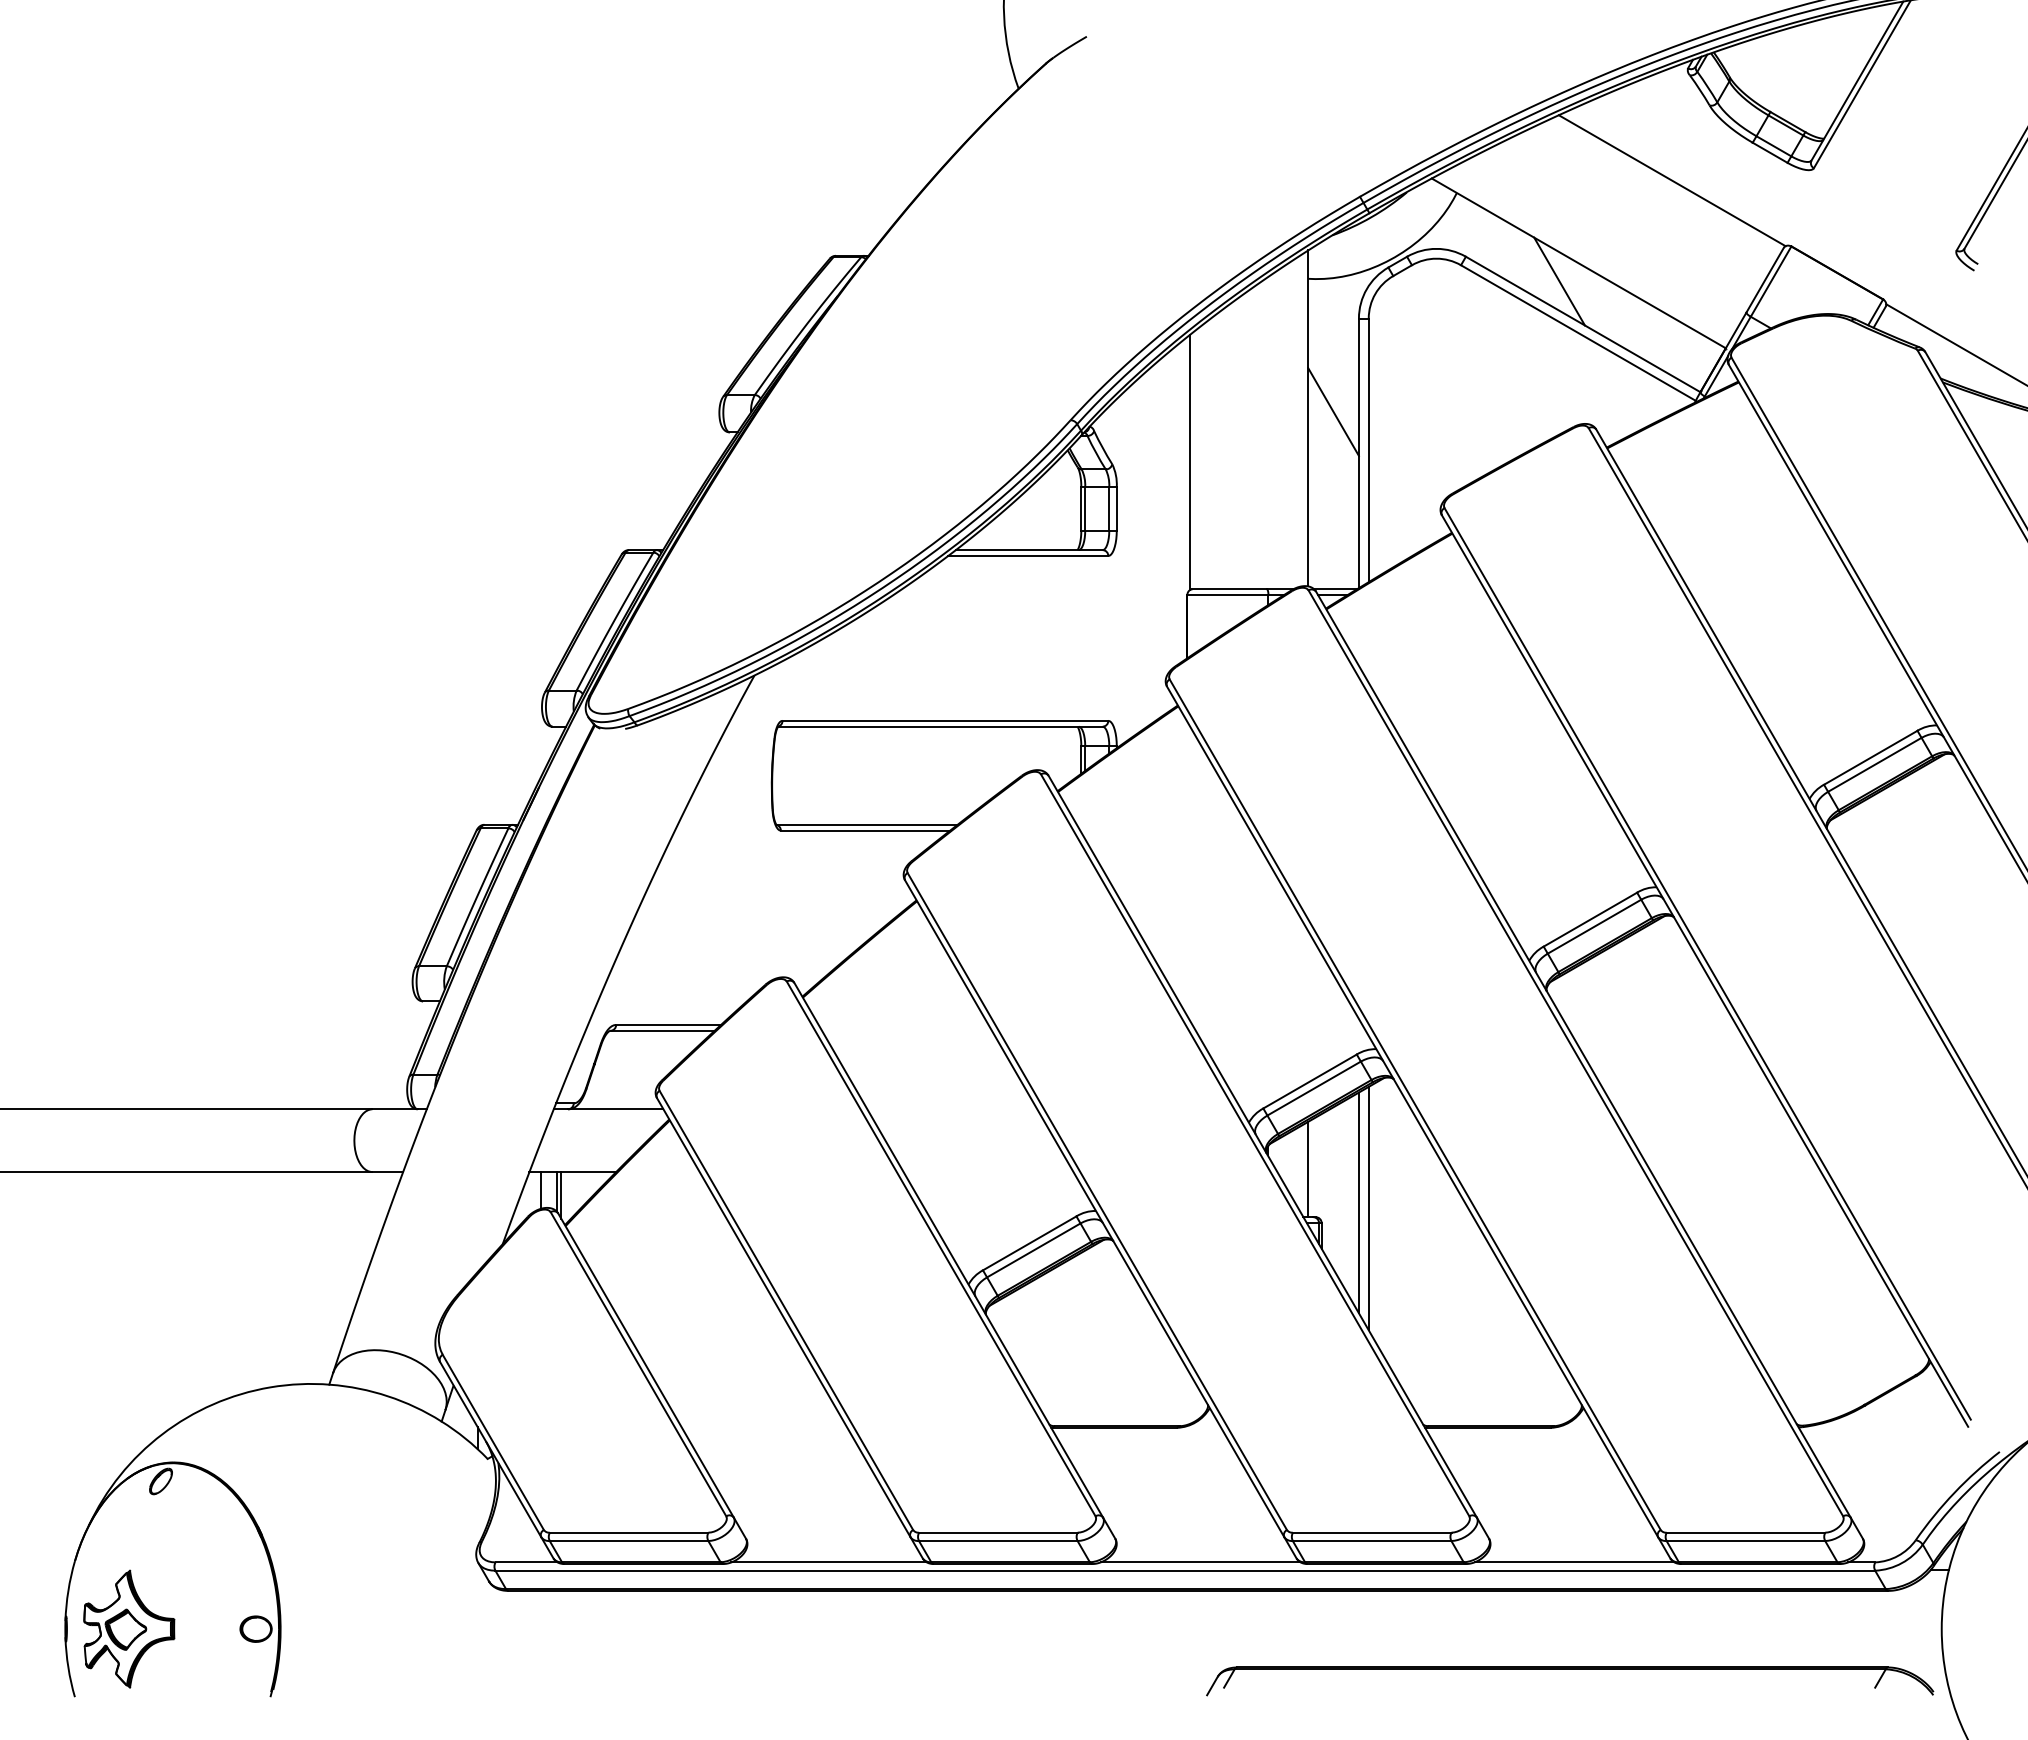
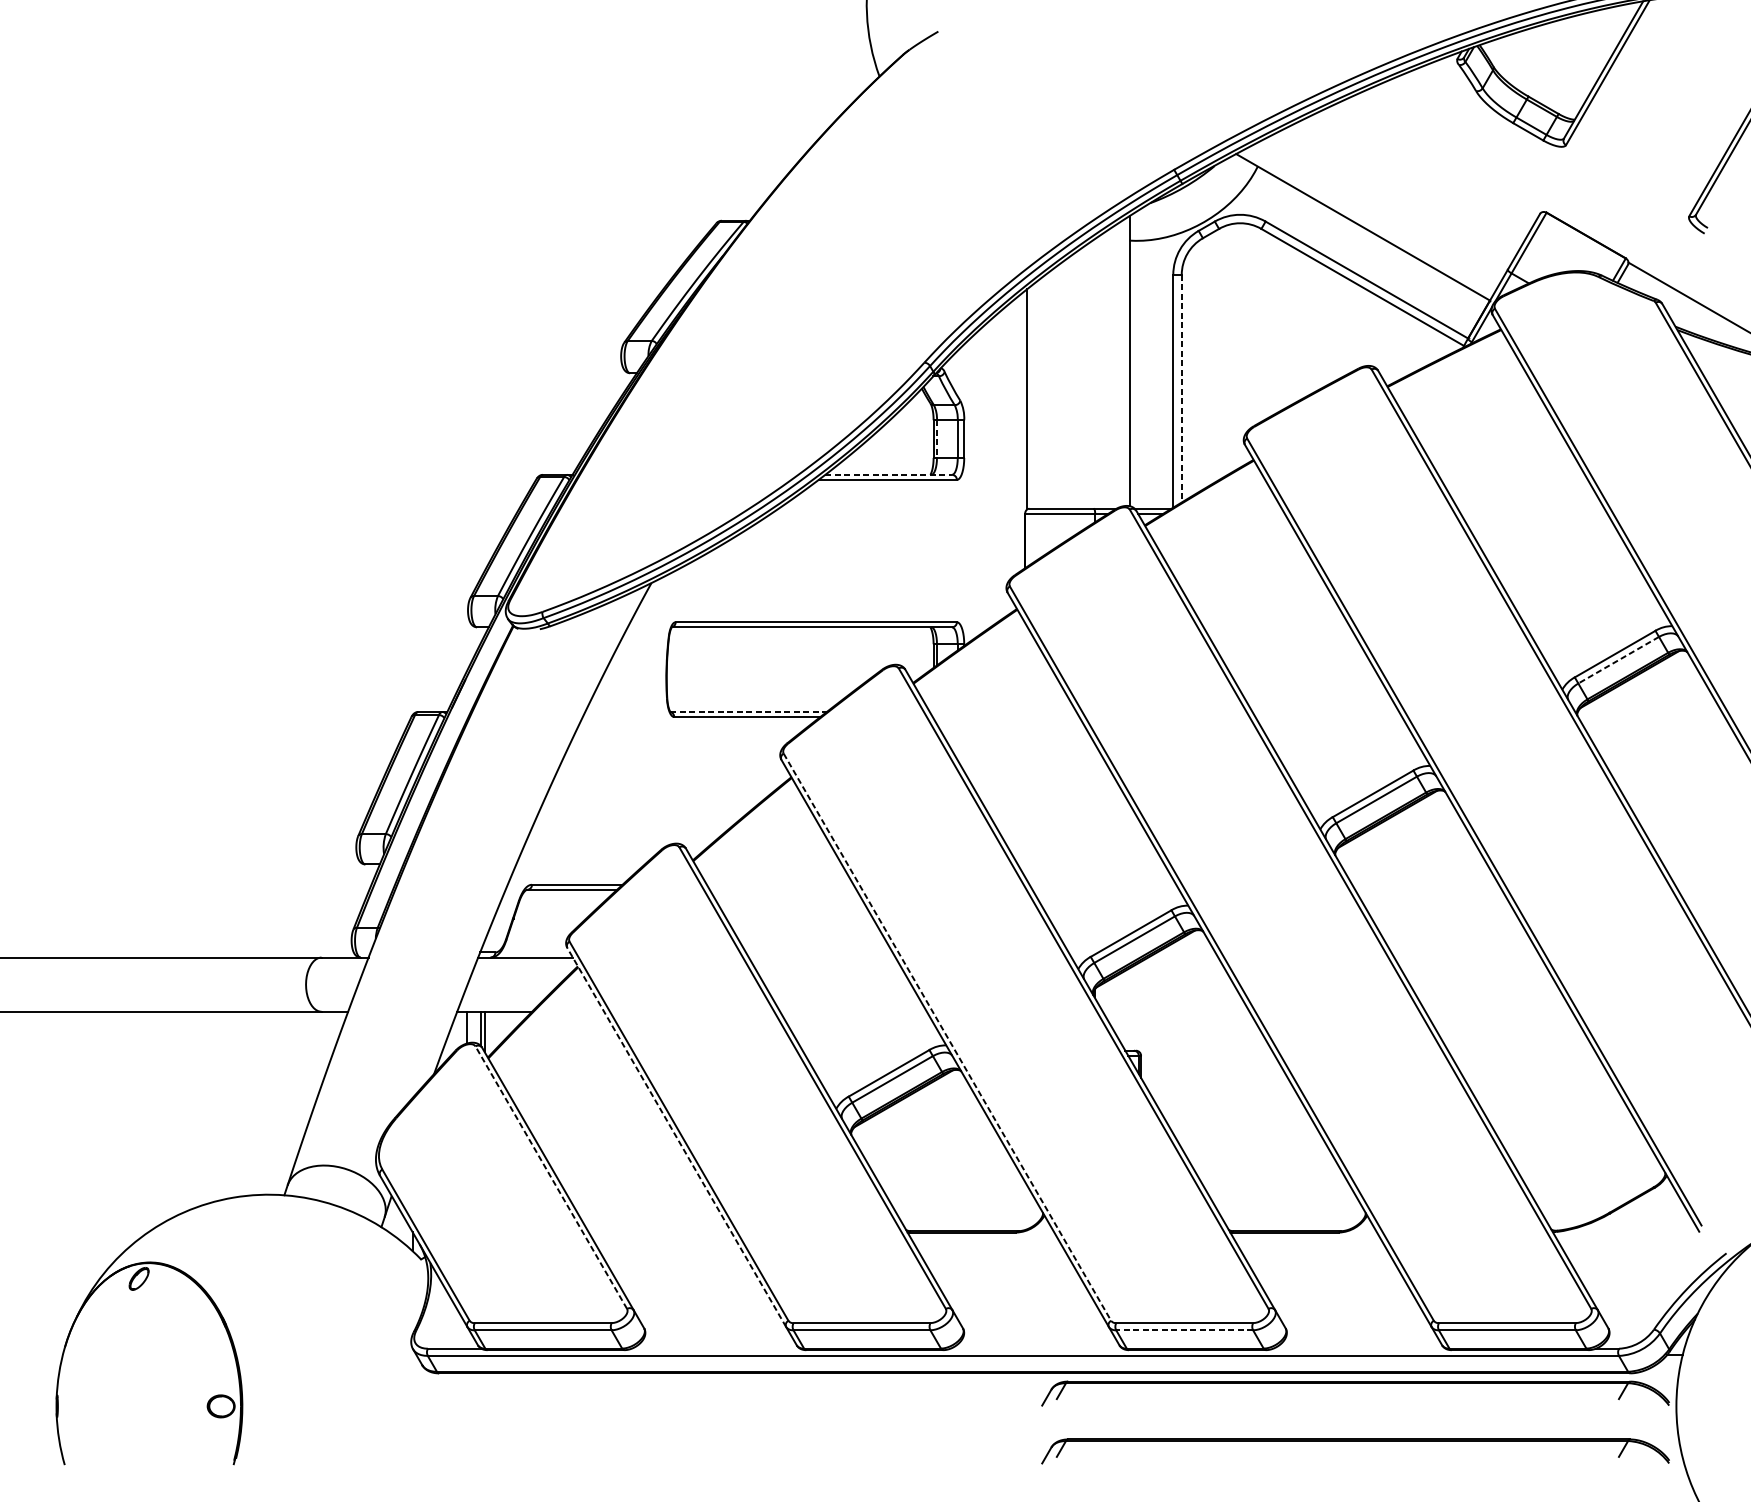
line: (1671, 180) -> (1443, 155), removed
line: (1559, 281) -> (1346, 242), removed
line: (1333, 411) -> (1151, 355), removed
line: (1368, 450) -> (1181, 388), solid -> dashed
line: (1085, 508) -> (937, 438), solid -> dashed
line: (1029, 550) -> (888, 475), solid -> dashed
line: (1874, 764) -> (1618, 659), solid -> dashed
line: (867, 824) -> (749, 711), solid -> dashed
line: (1308, 1169) -> (1129, 1009), removed
line: (1097, 1201) -> (947, 1037), solid -> dashed
line: (1358, 1202) -> (1172, 1038), removed
line: (1368, 1208) -> (1181, 1043), removed
line: (783, 1317) -> (676, 1137), solid -> dashed
line: (638, 1364) -> (551, 1177), solid -> dashed
line: (1371, 1541) -> (1184, 1330), solid -> dashed
line: (829, 1562) -> (716, 1348), removed
line: (1200, 1562) -> (1036, 1348), removed
line: (1574, 1562) -> (1359, 1348), removed
part: (1570, 1602) -> (1355, 1383), added
part: (129, 1628) -> (111, 1405), removed

